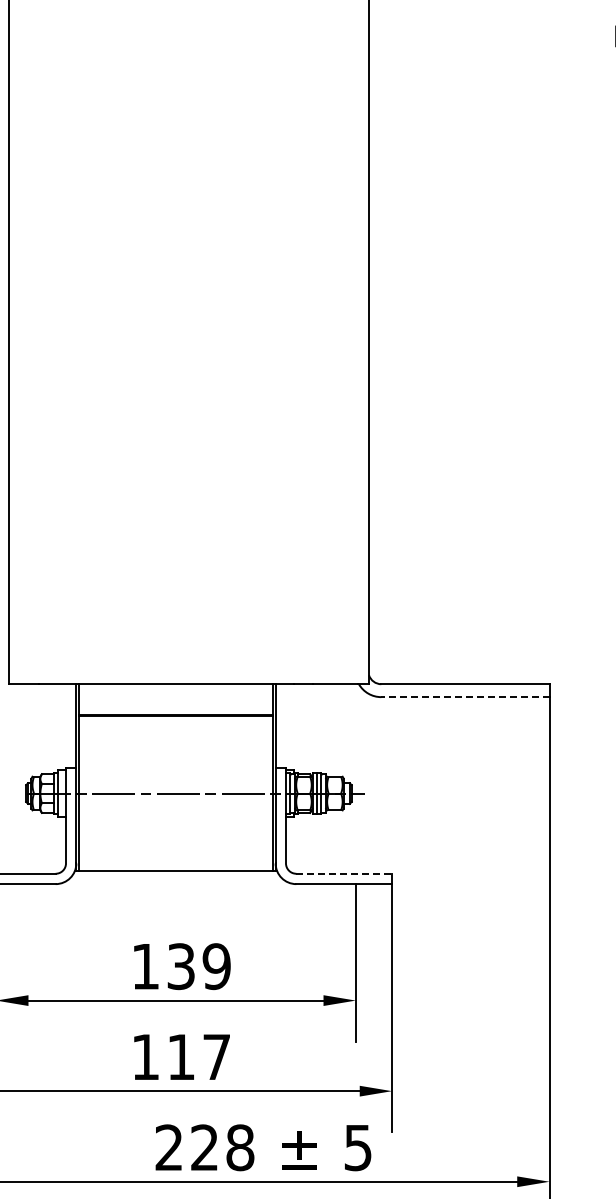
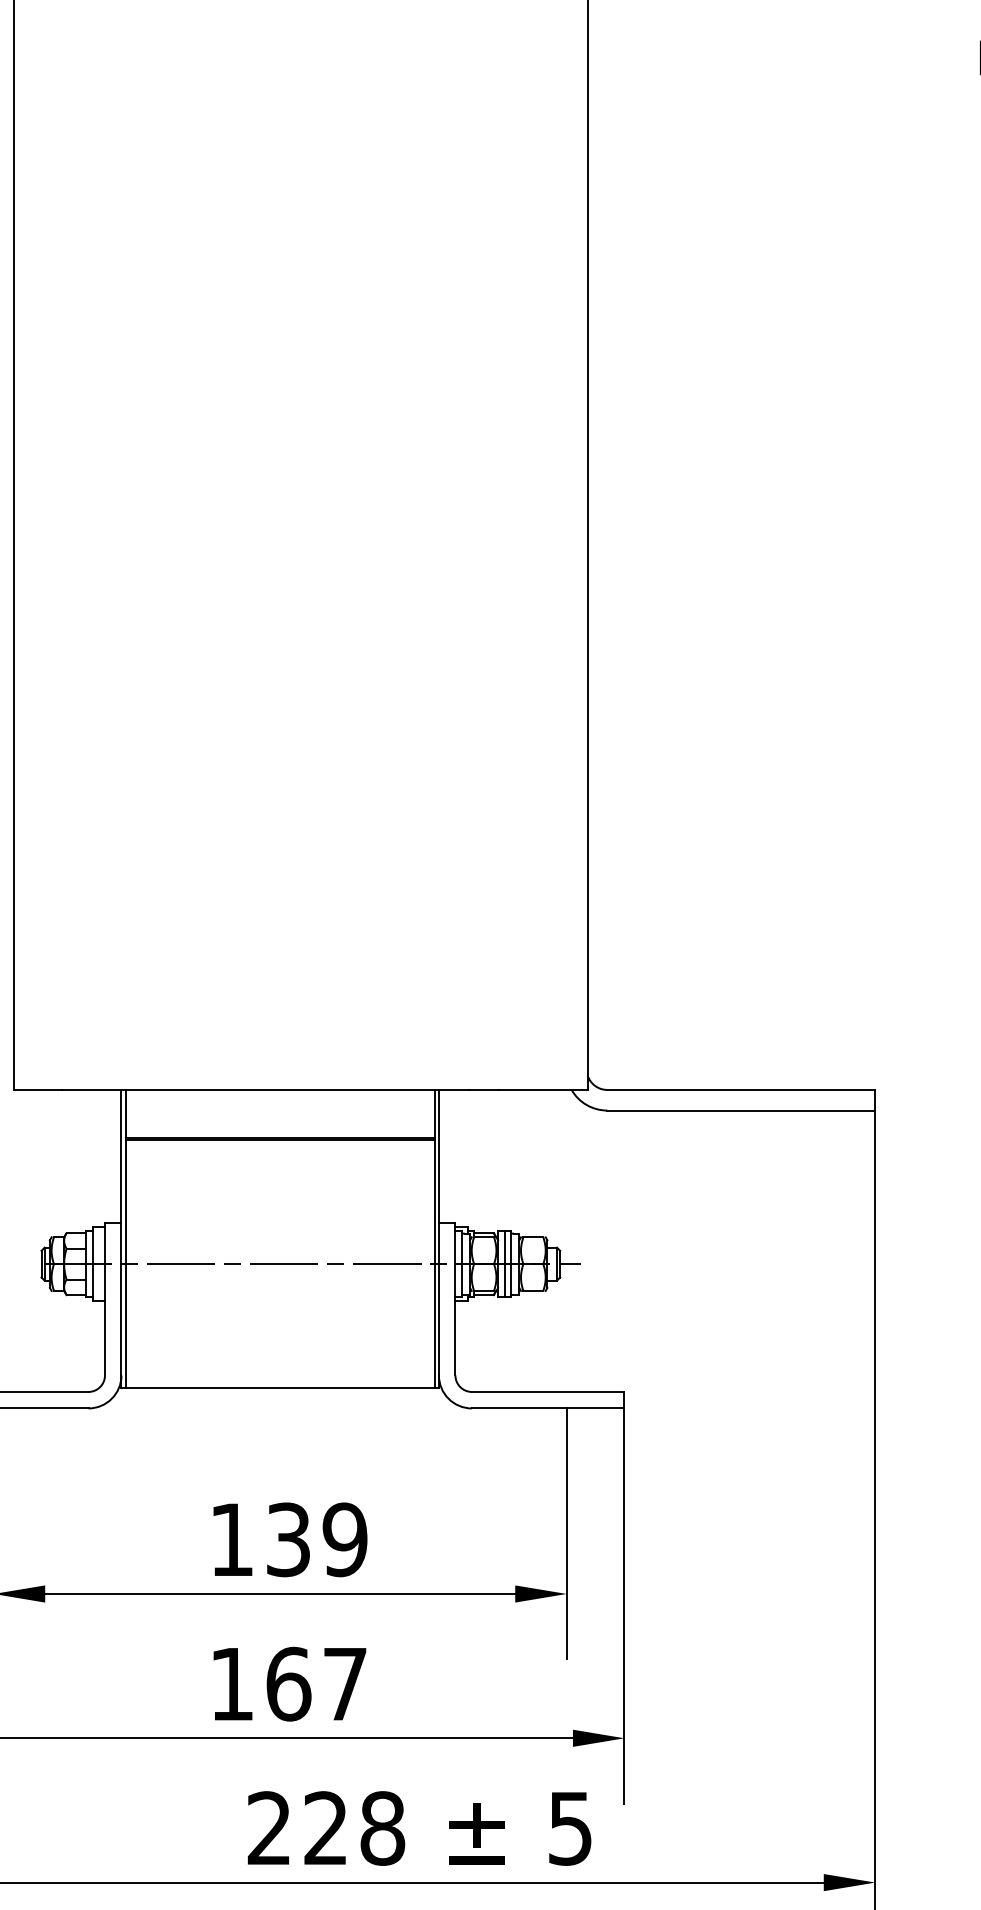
line: (464, 697) -> (739, 1111), dashed -> solid
line: (344, 873) -> (548, 1391), dashed -> solid
text: (181, 1056) -> (288, 1683), 117 -> 167

